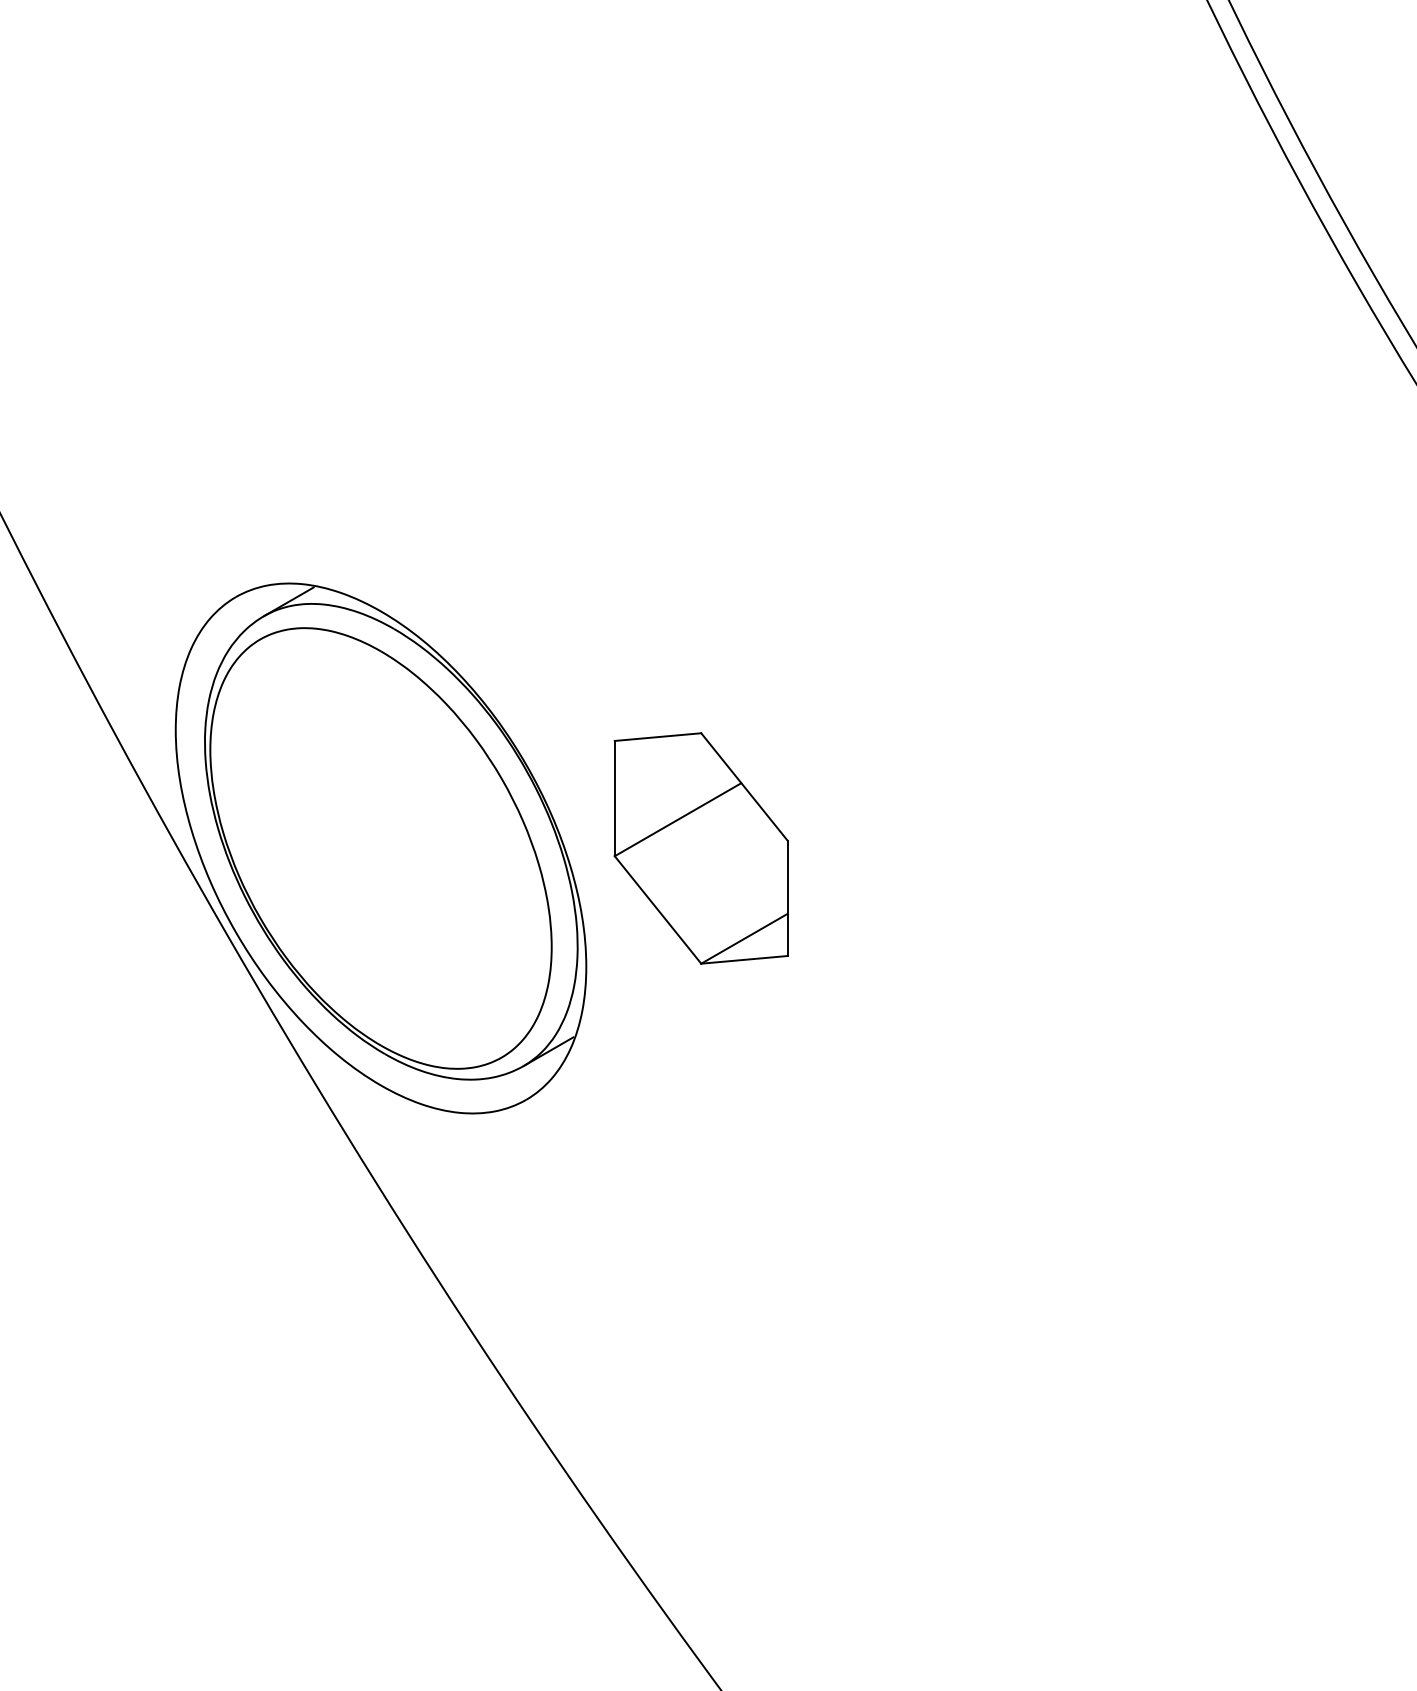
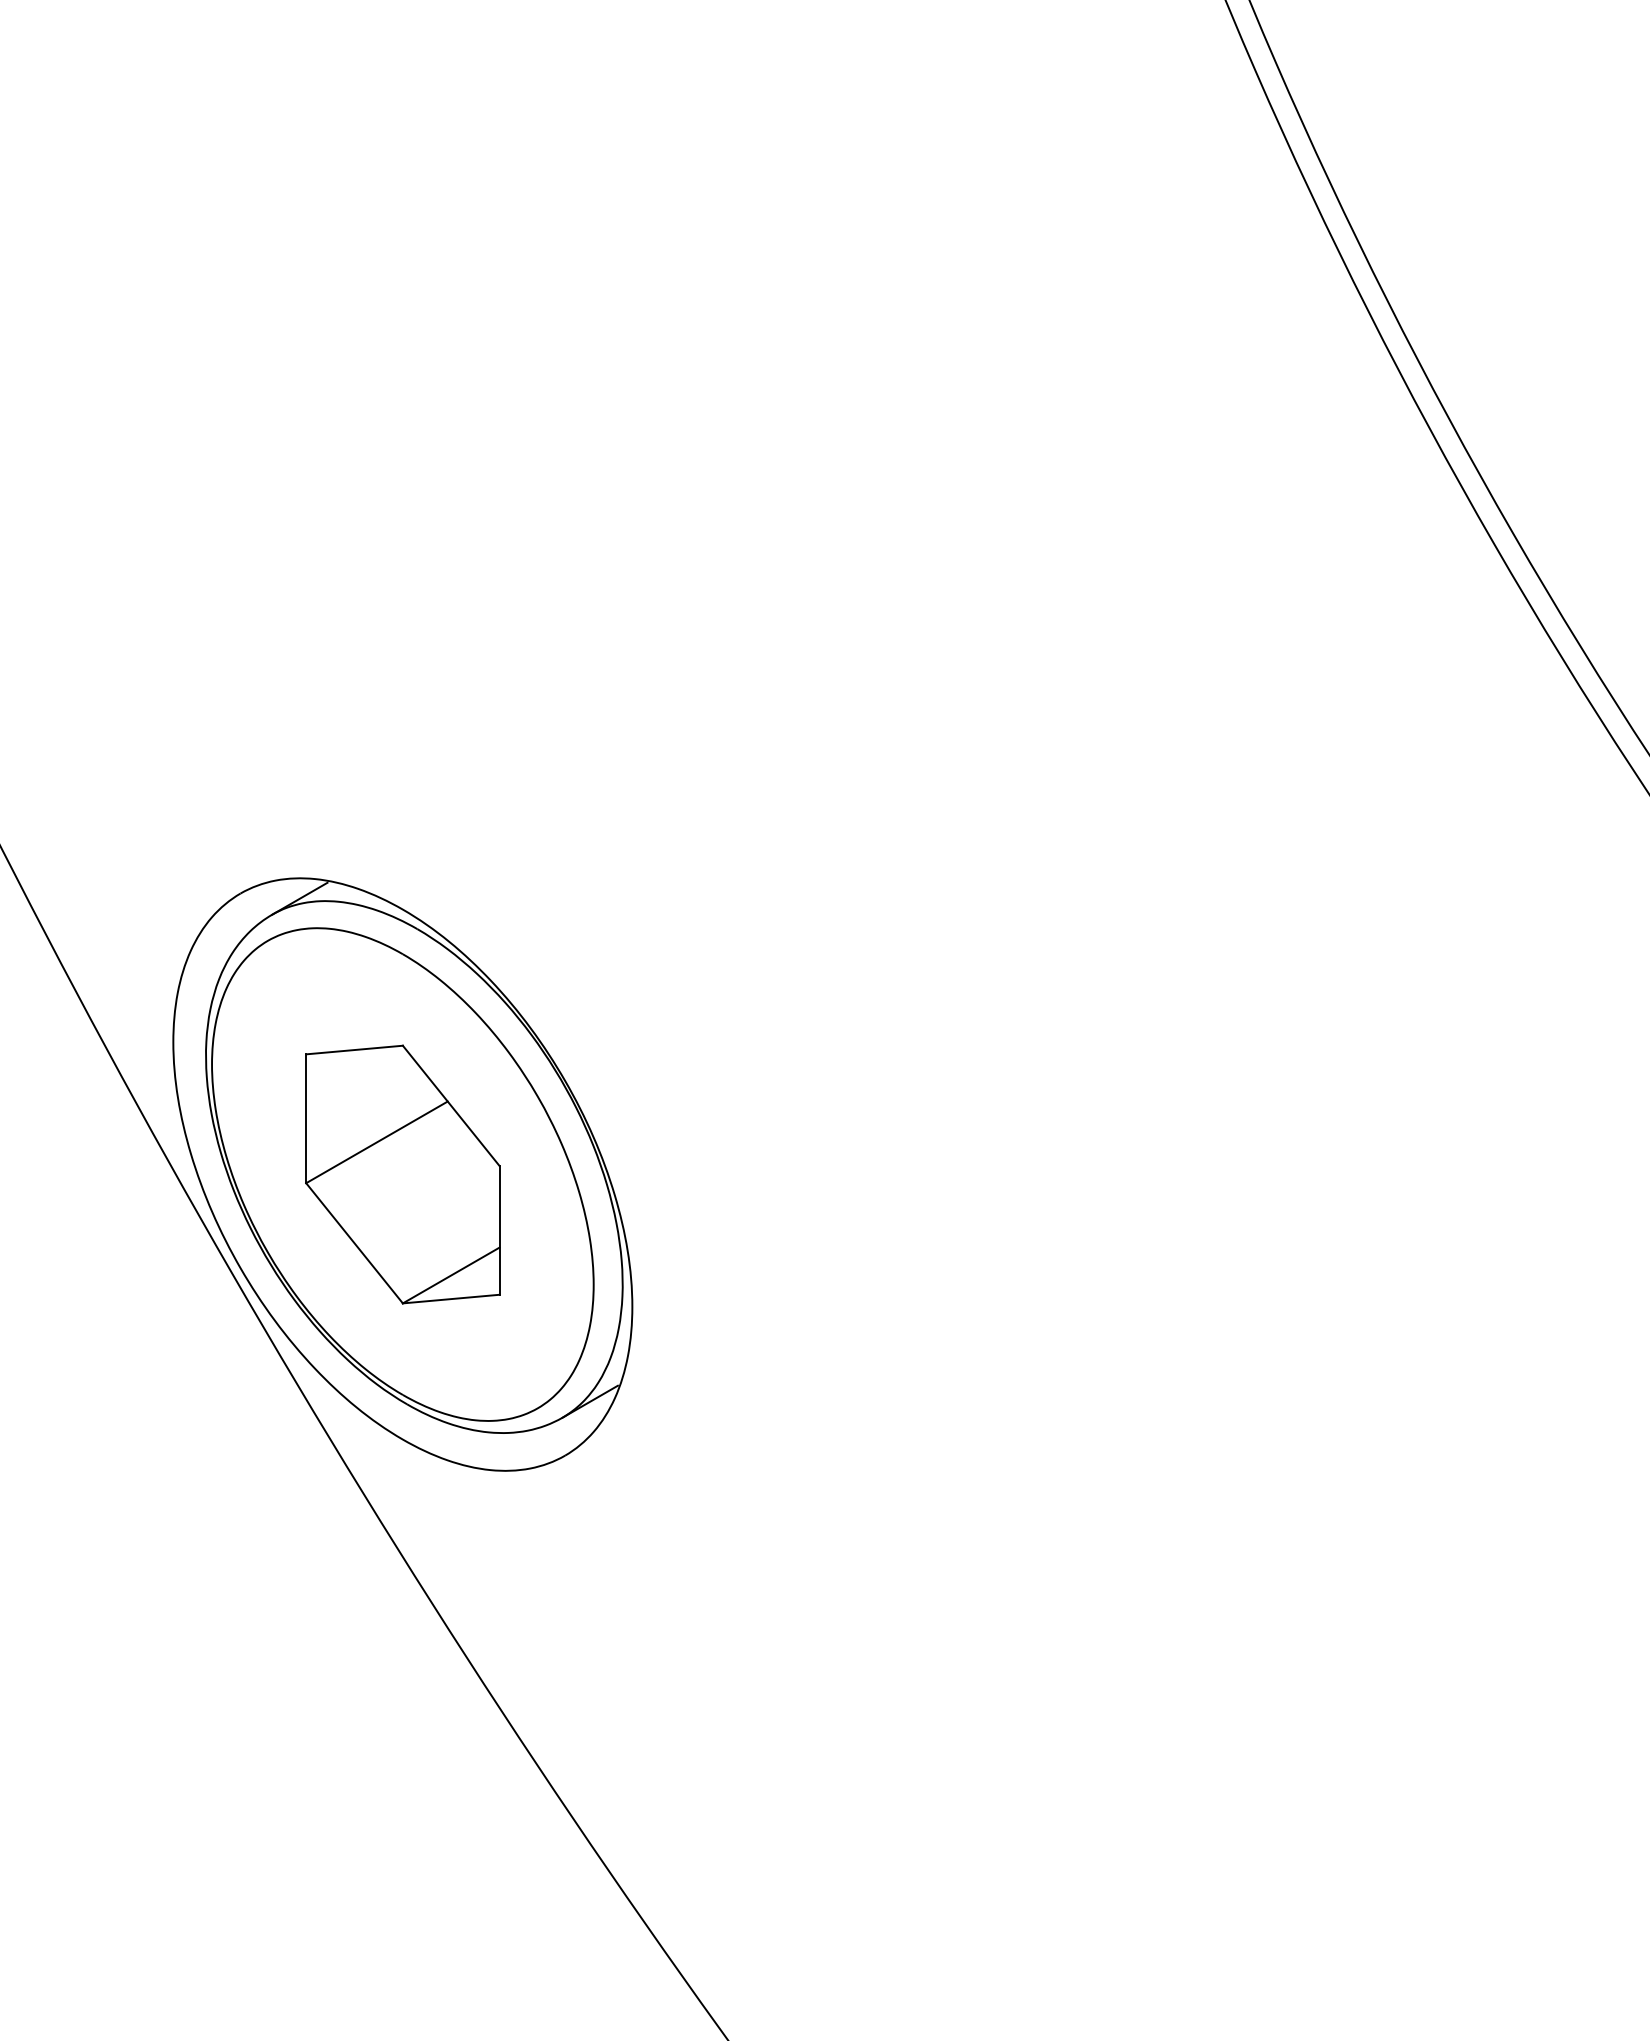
part: (700, 848) -> (402, 1174), moved

